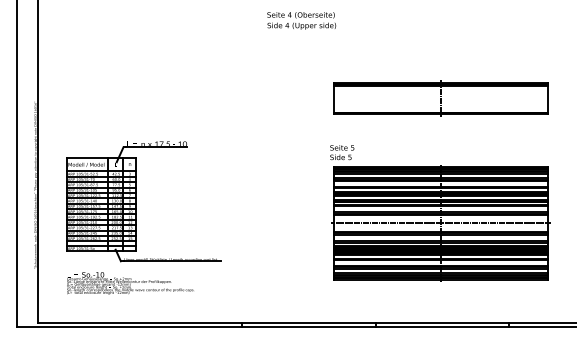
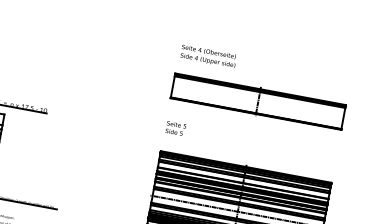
text: (301, 20) -> (208, 56), moved
part: (440, 98) -> (257, 101), moved
text: (342, 152) -> (176, 128), moved

